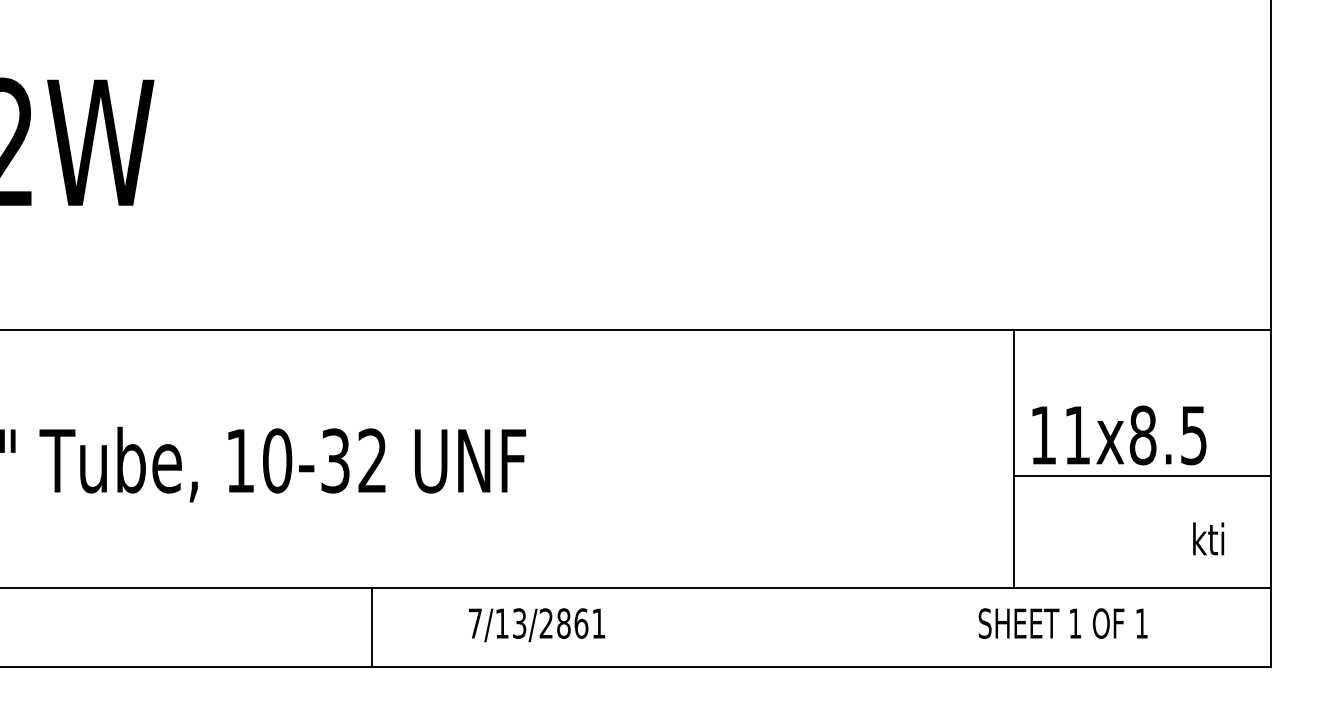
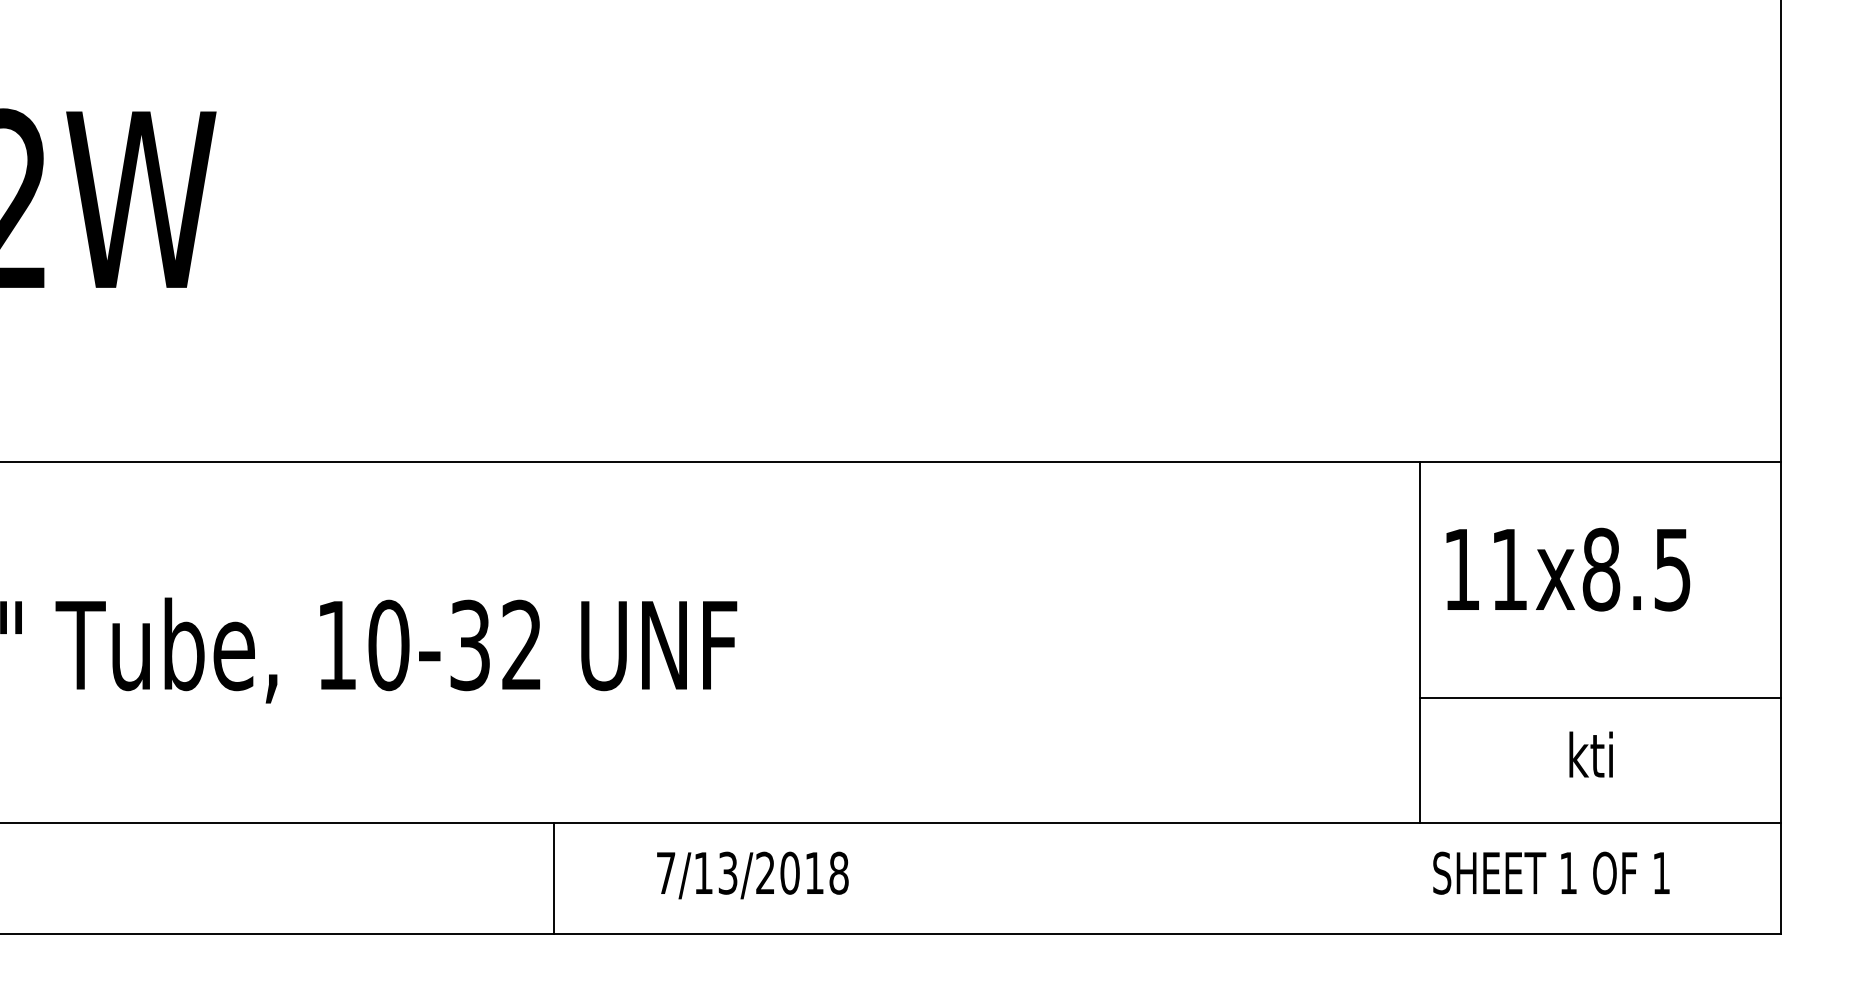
text: (1119, 435) -> (1568, 569), moved
line: (1142, 476) -> (1600, 698), moved
text: (1208, 538) -> (1590, 754), moved
text: (581, 623) -> (814, 872), 7/13/2861 -> 7/13/2018
text: (1063, 623) -> (1551, 872), moved
line: (371, 627) -> (553, 878), moved

